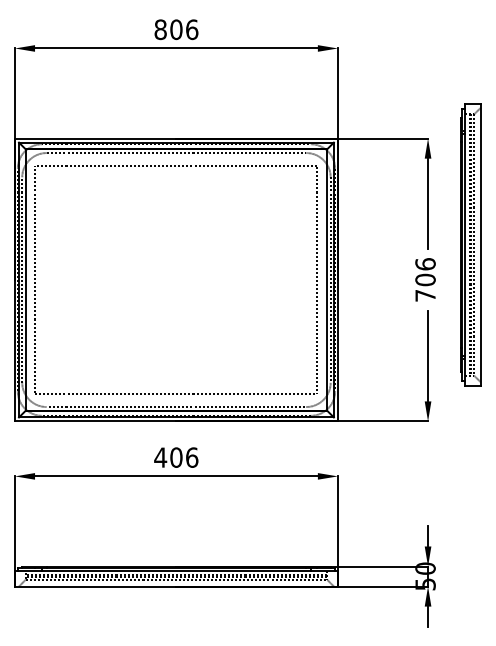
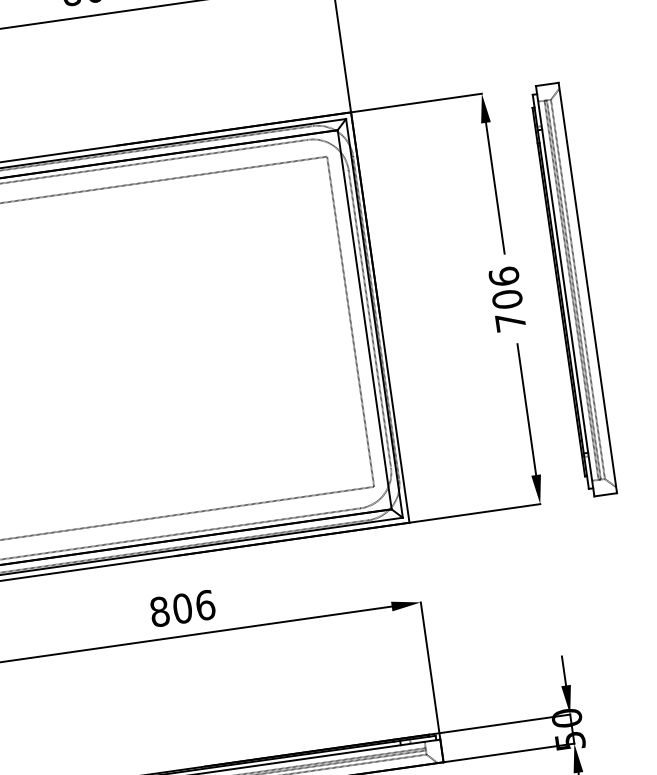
part: (470, 244) -> (572, 289), moved
text: (160, 457) -> (159, 611), 406 -> 806

